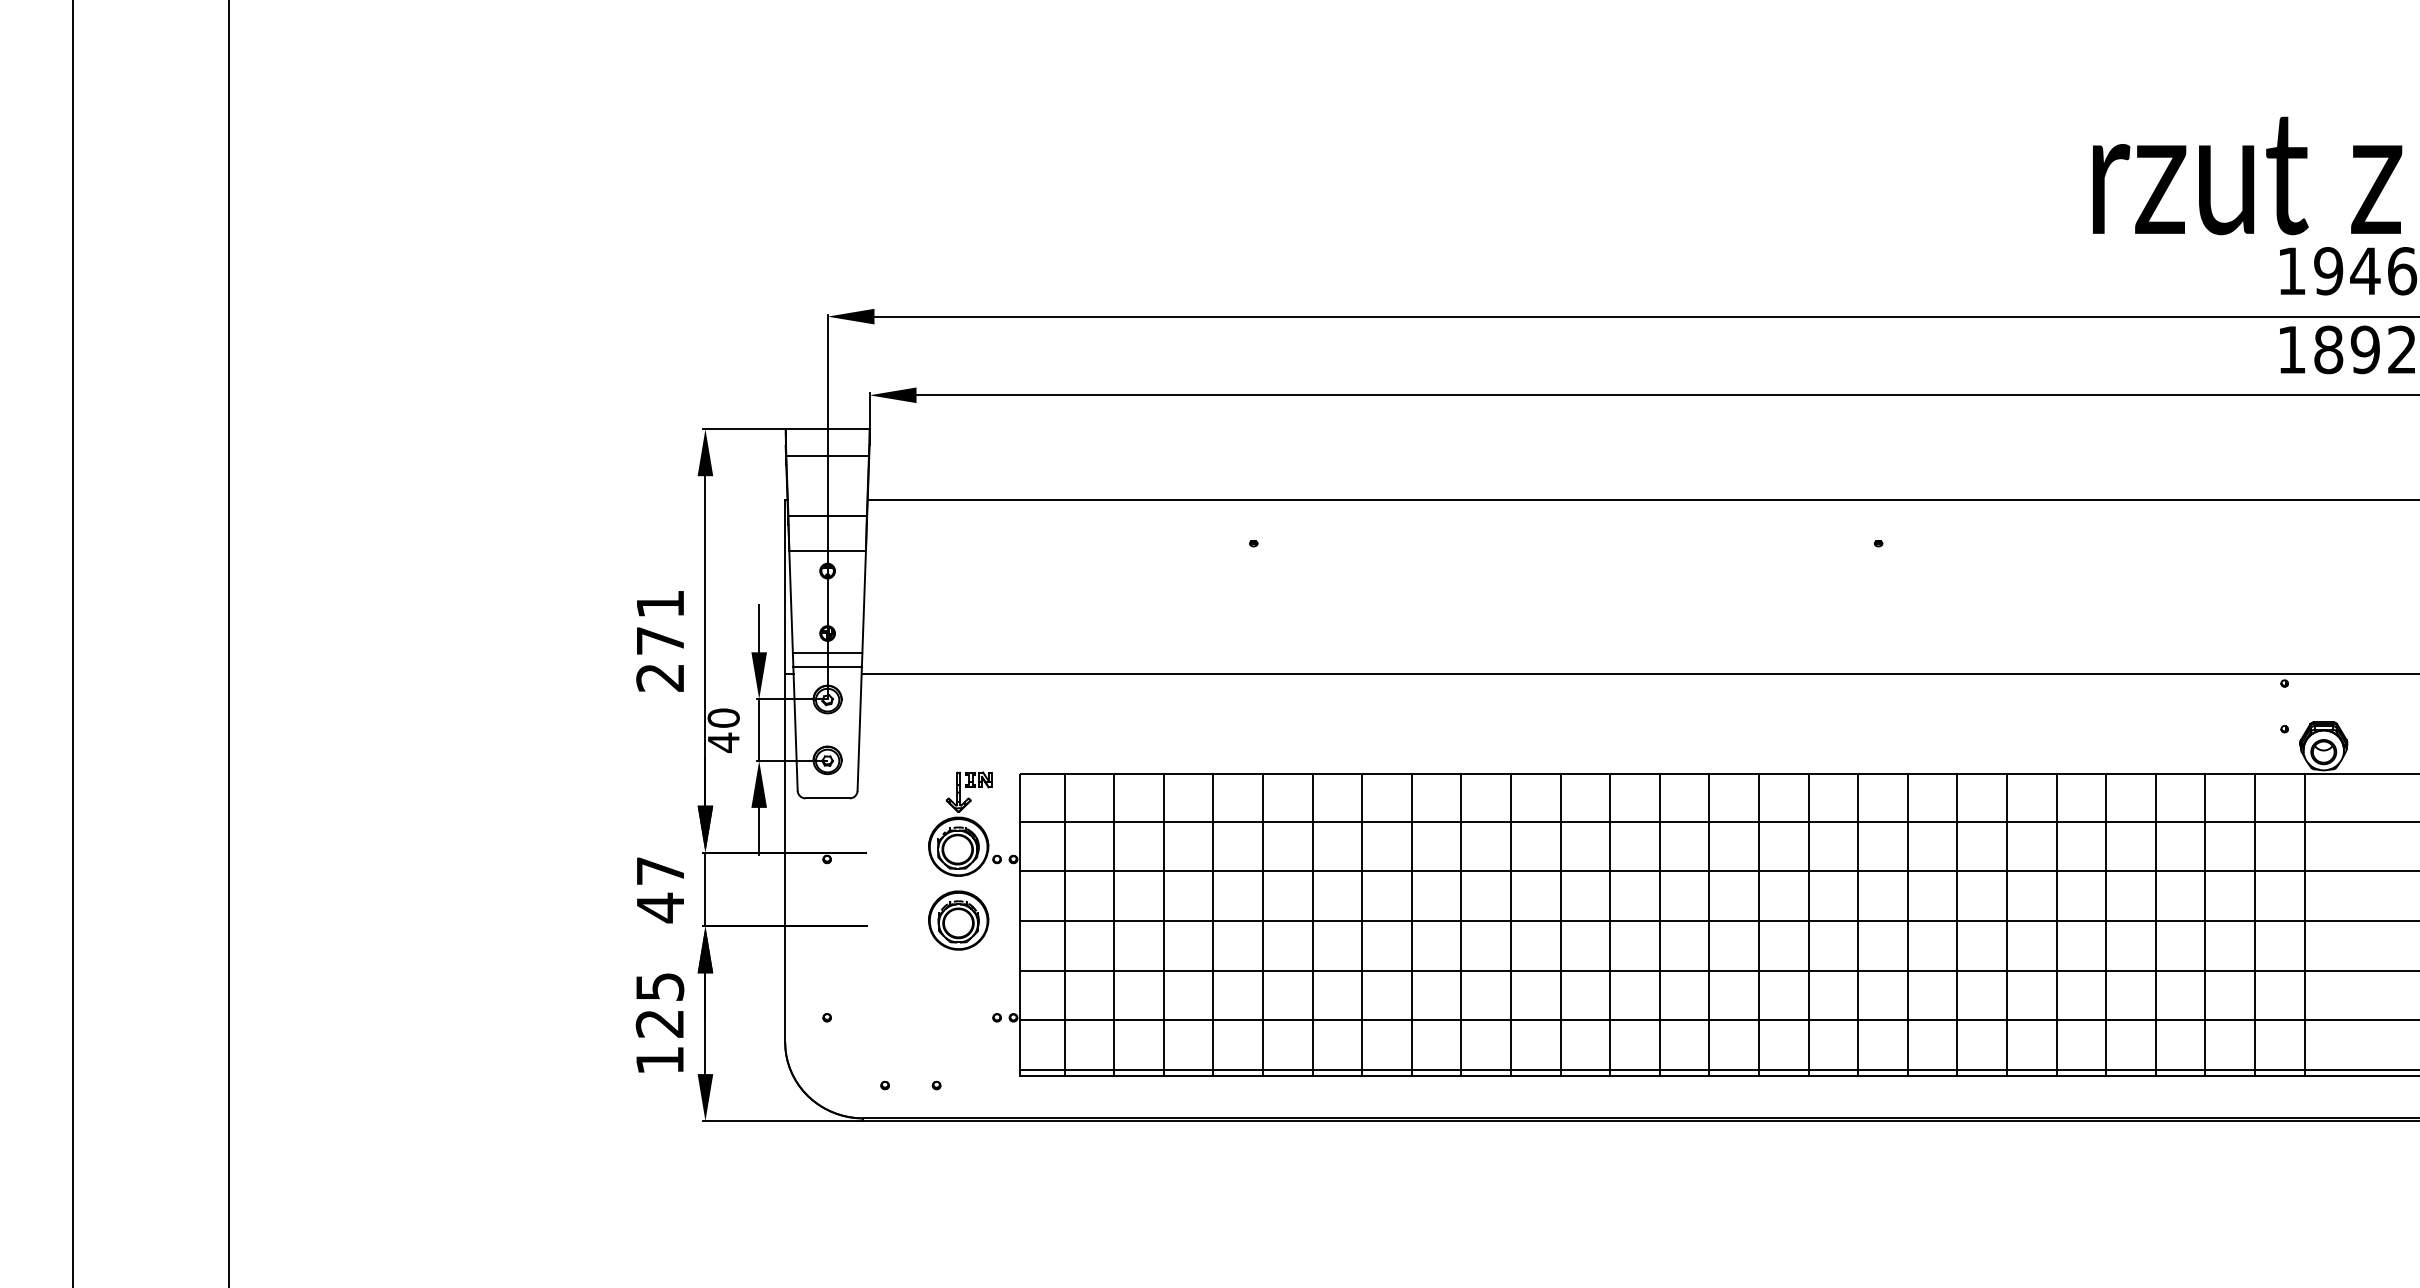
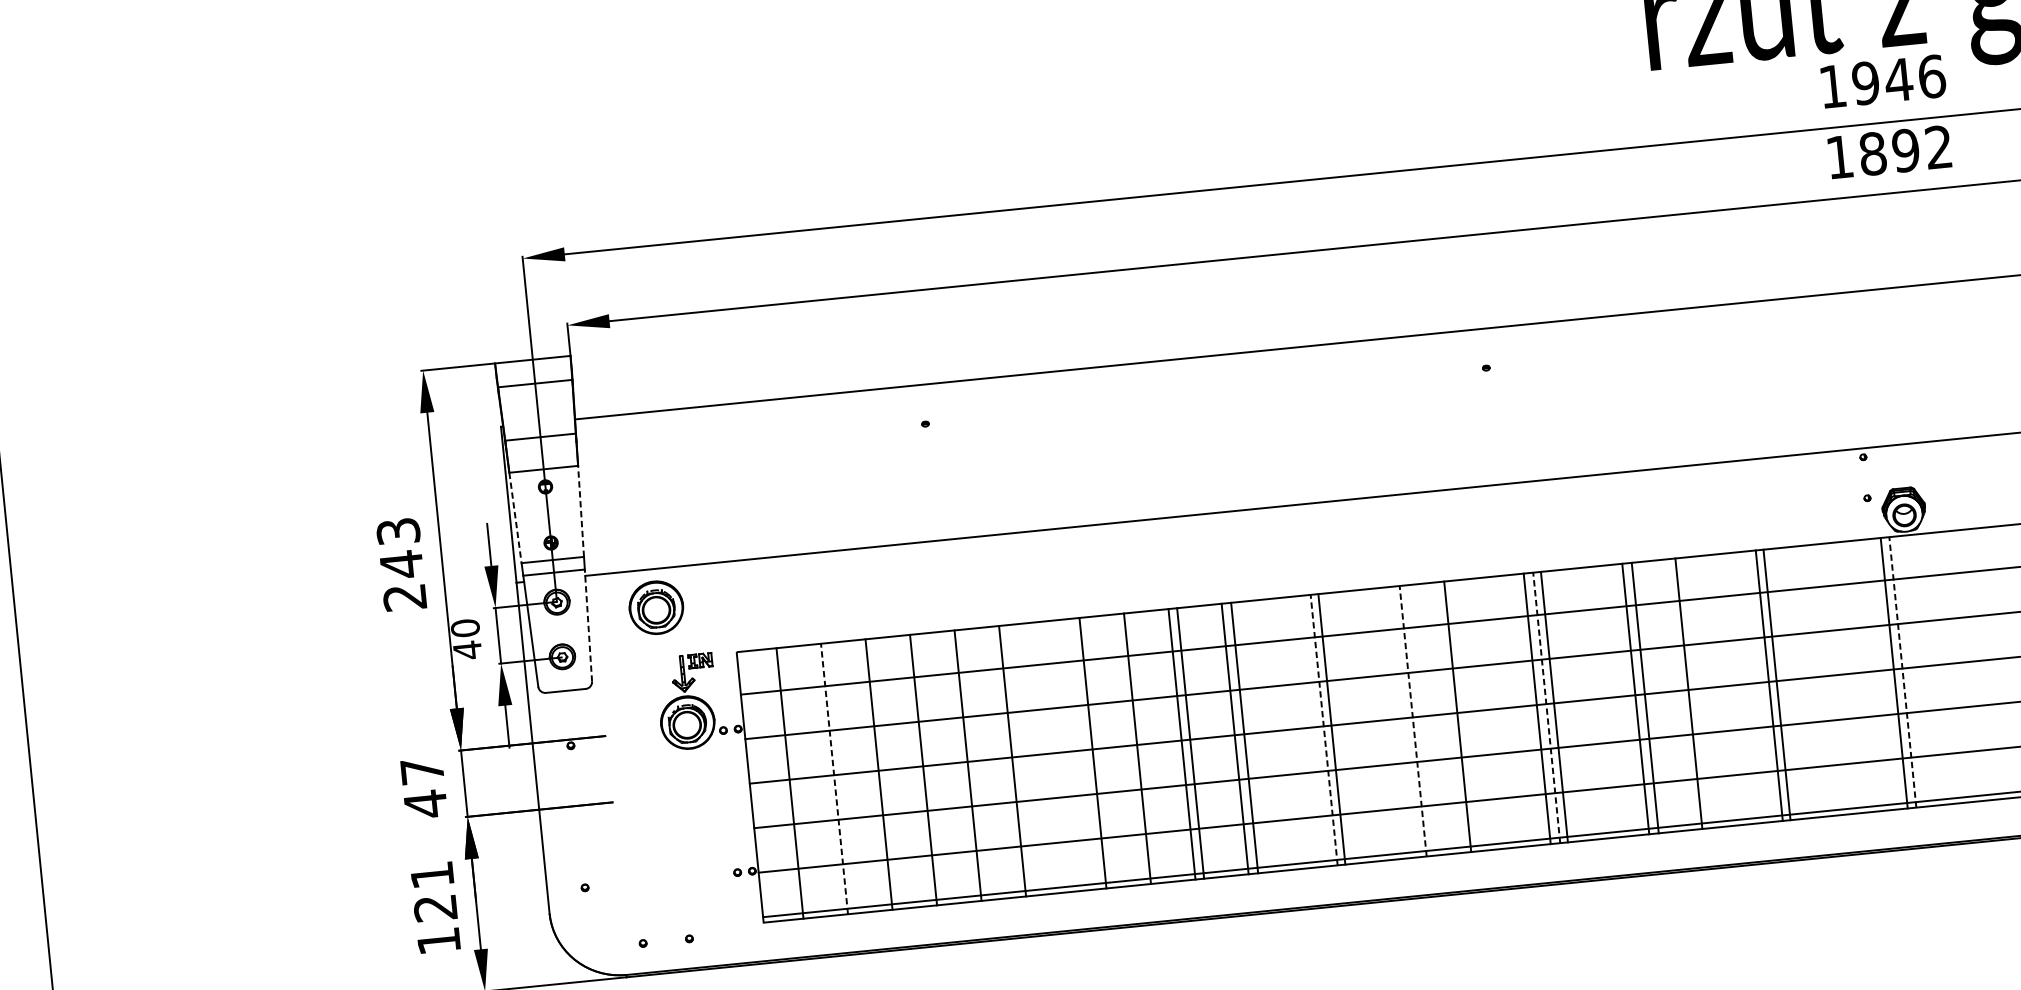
line: (791, 602) -> (515, 518), solid -> dashed
line: (864, 602) -> (581, 511), solid -> dashed
text: (660, 623) -> (400, 548), 271 -> 243
line: (859, 728) -> (588, 625), solid -> dashed
part: (958, 920) -> (656, 607), moved
line: (1362, 924) -> (1093, 752), moved
line: (1411, 924) -> (1137, 748), moved
line: (1461, 924) -> (1181, 743), moved
line: (1610, 924) -> (1244, 737), moved
line: (1709, 924) -> (1331, 728), moved
line: (1858, 924) -> (1537, 708), moved
line: (1957, 924) -> (1554, 706), moved
line: (2056, 924) -> (1645, 697), moved
line: (2106, 924) -> (1689, 693), moved
line: (2205, 924) -> (1777, 684), moved
line: (2254, 924) -> (1893, 672), moved
line: (1114, 925) -> (834, 779), solid -> dashed
line: (1659, 925) -> (1323, 730), solid -> dashed
line: (1759, 925) -> (1413, 721), solid -> dashed
line: (1907, 925) -> (1546, 708), solid -> dashed
line: (2304, 925) -> (1902, 672), solid -> dashed
text: (660, 986) -> (432, 874), 125 -> 121

